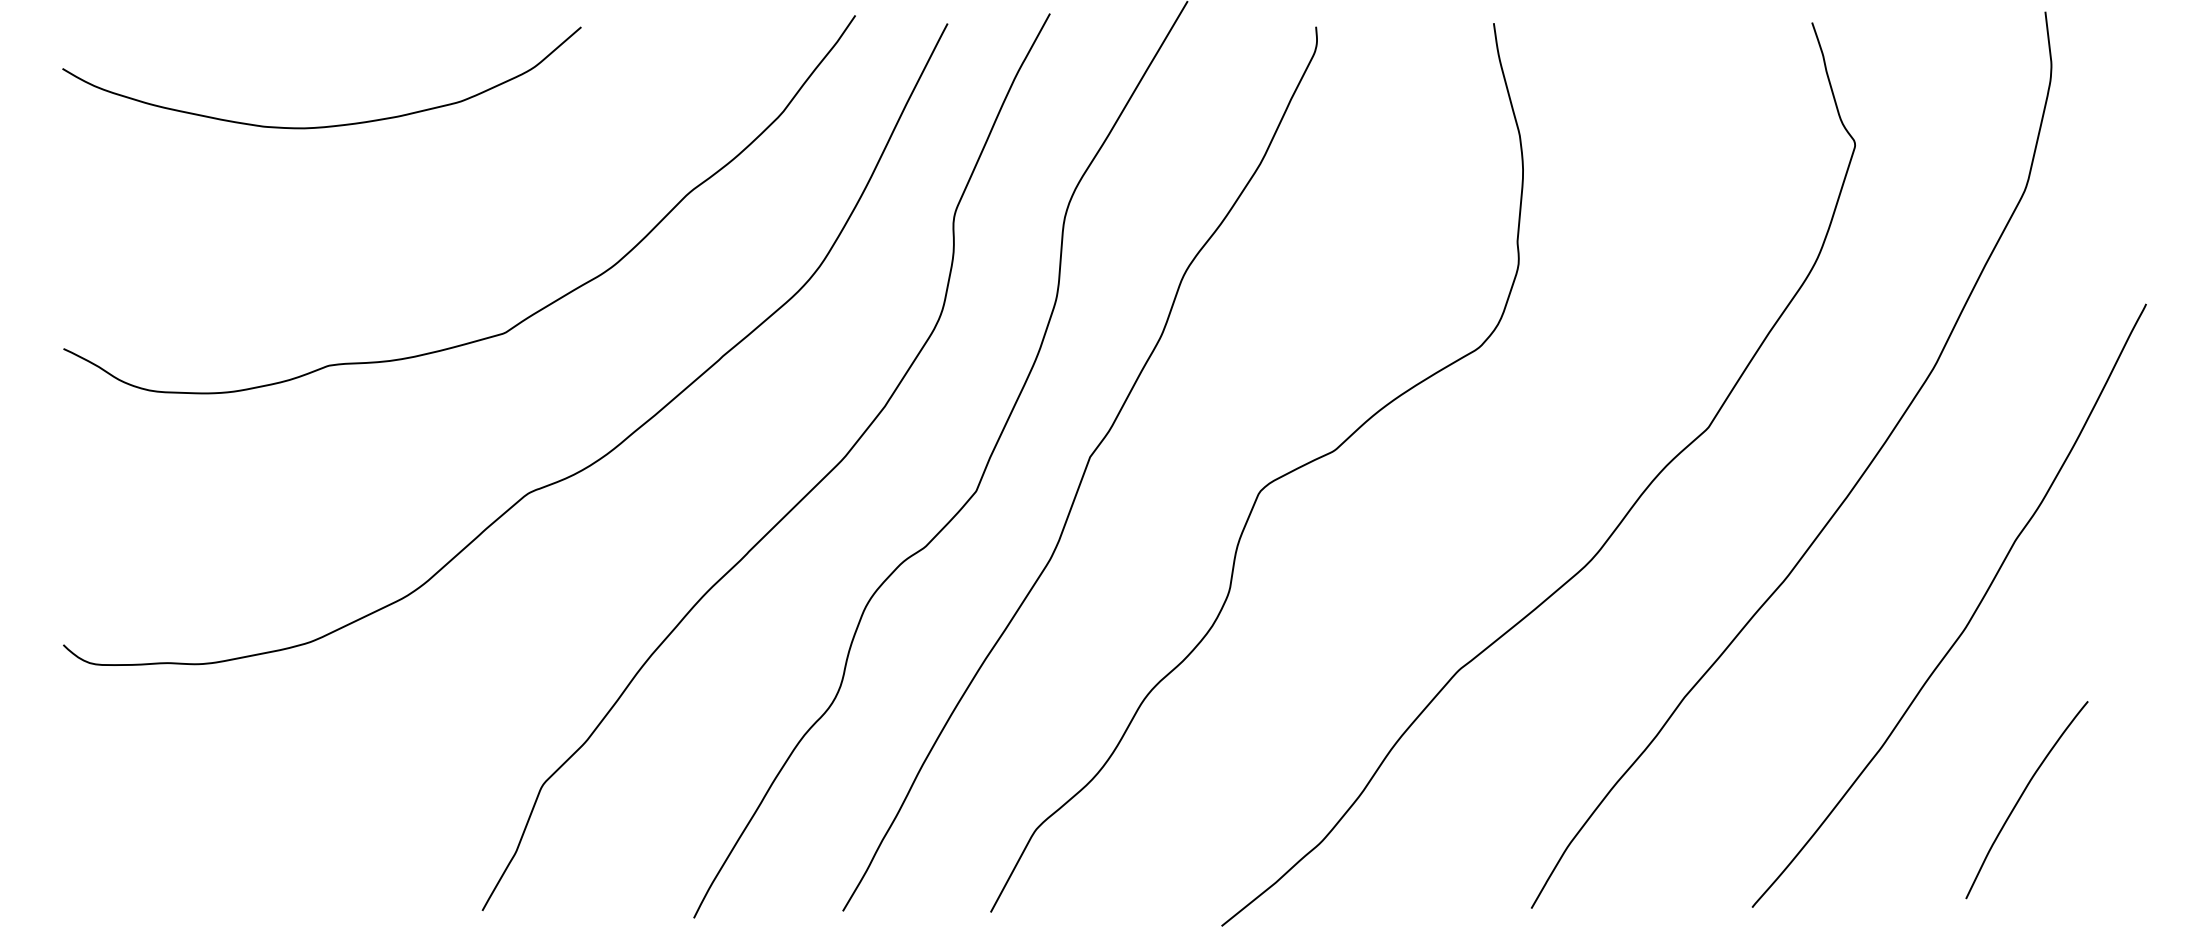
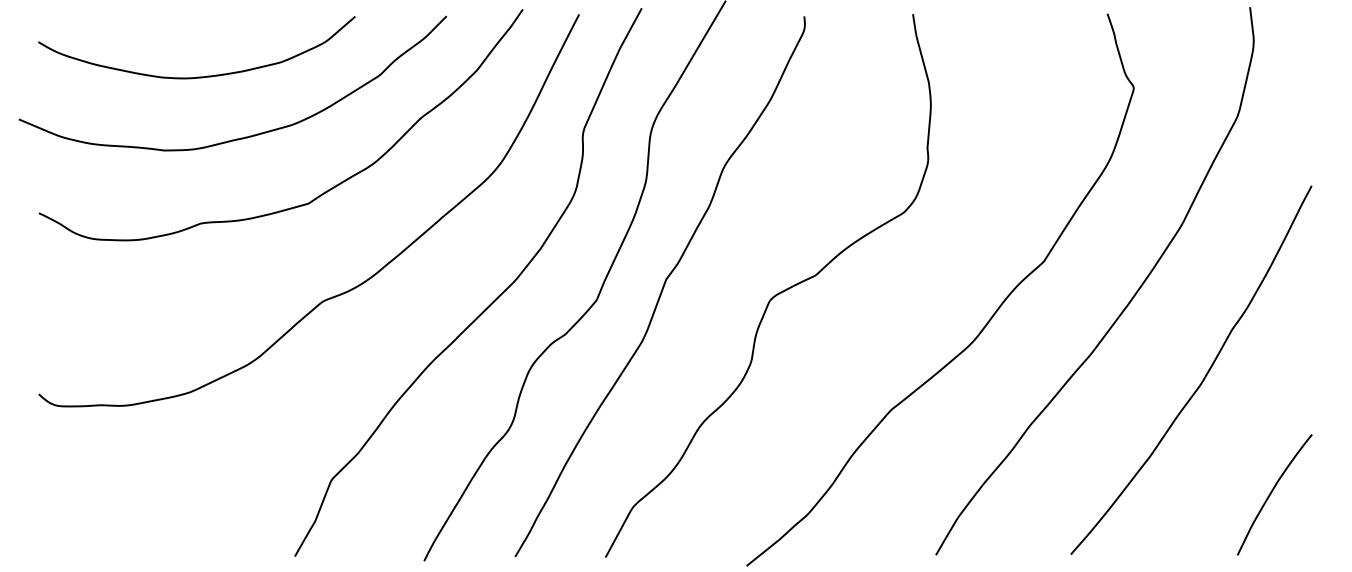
curve: (401, 223) -> (245, 136), added
curve: (2023, 796) -> (1272, 492), moved

